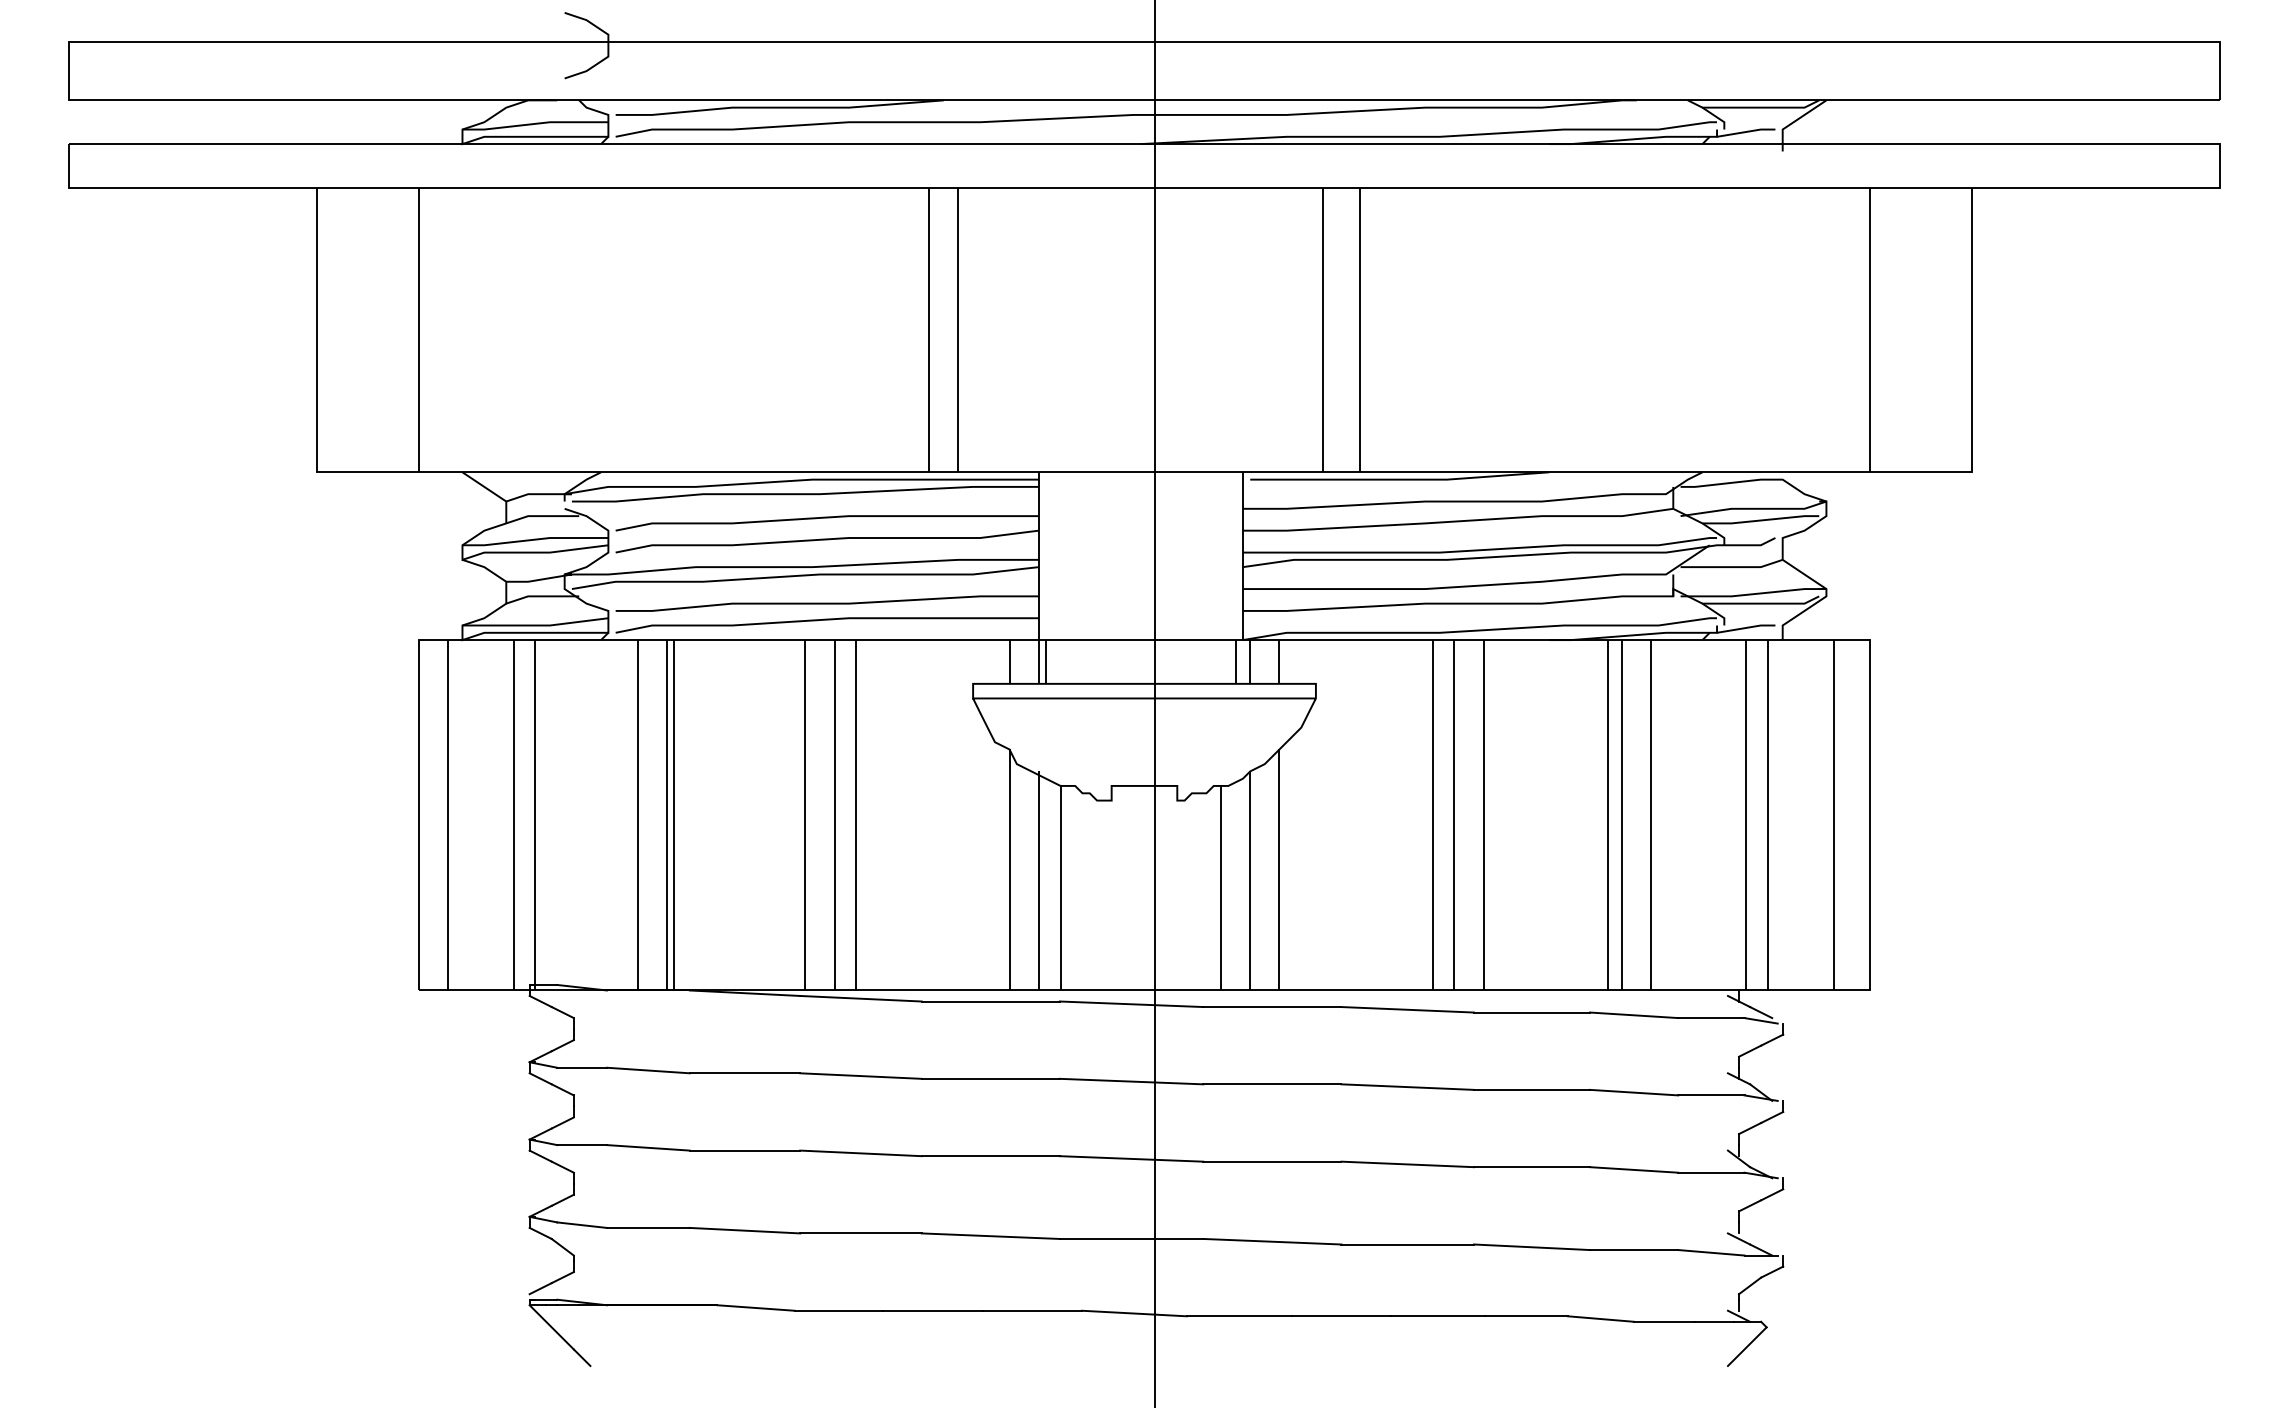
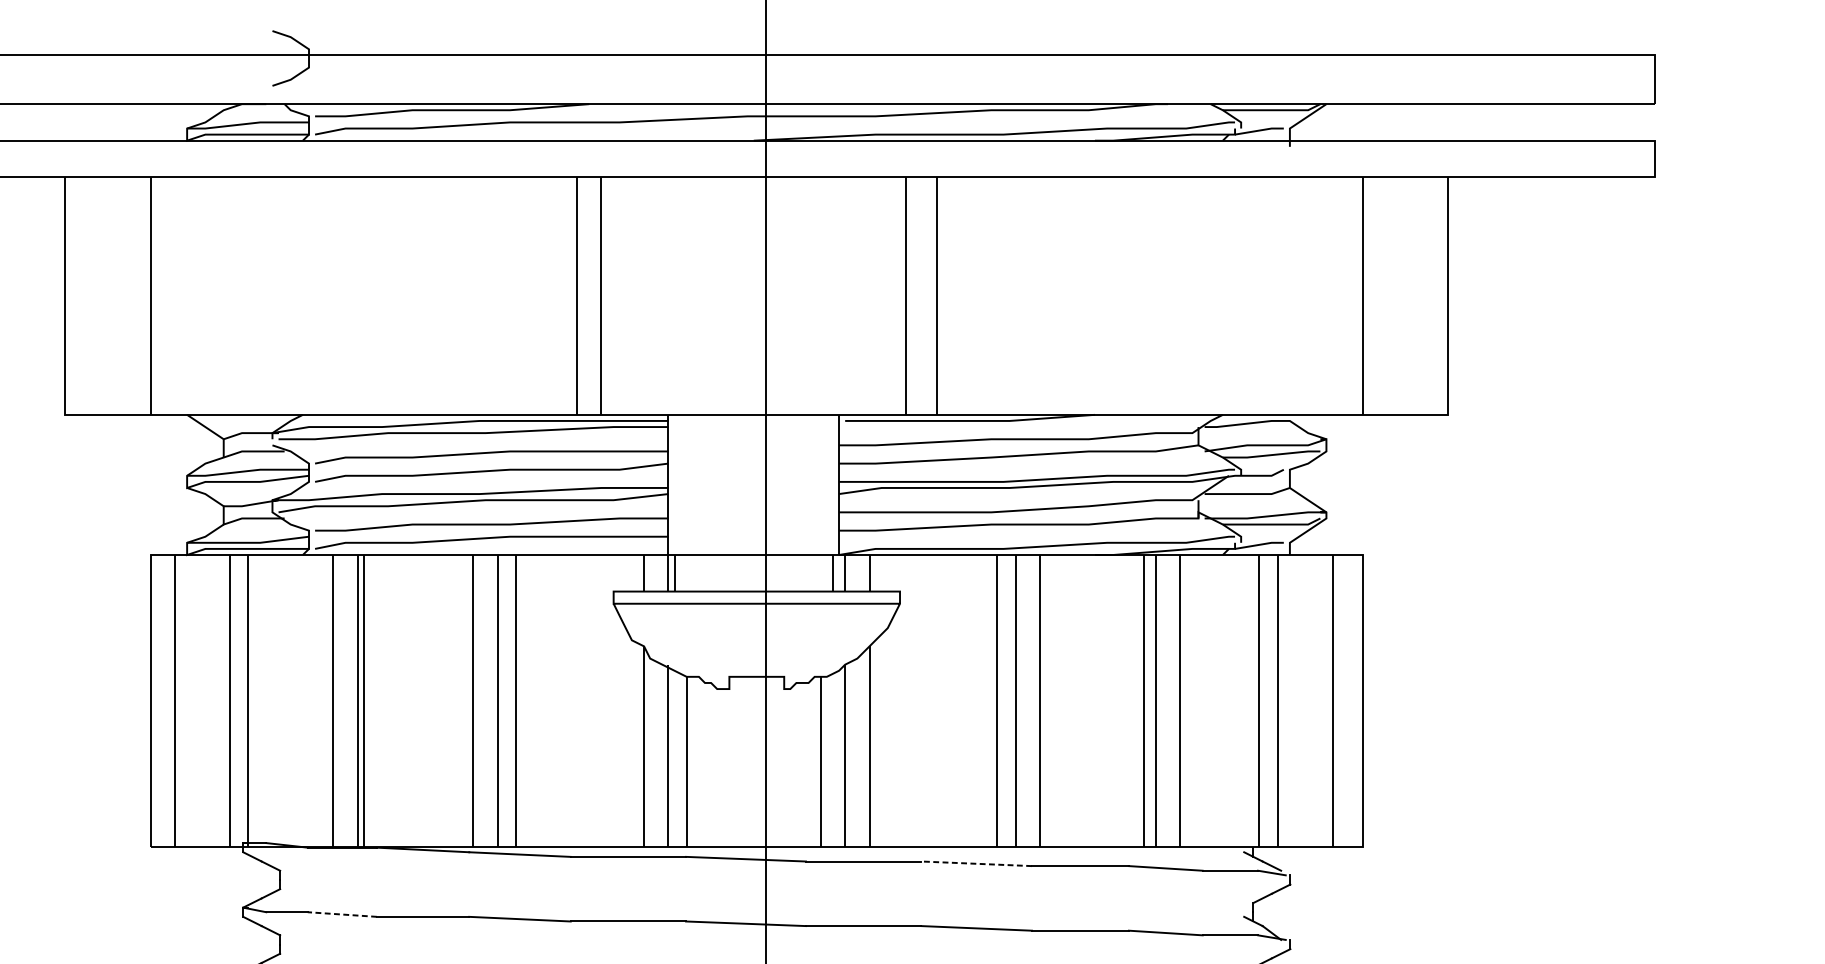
line: (1407, 1009) -> (976, 863), solid -> dashed
line: (648, 1070) -> (342, 914), solid -> dashed

